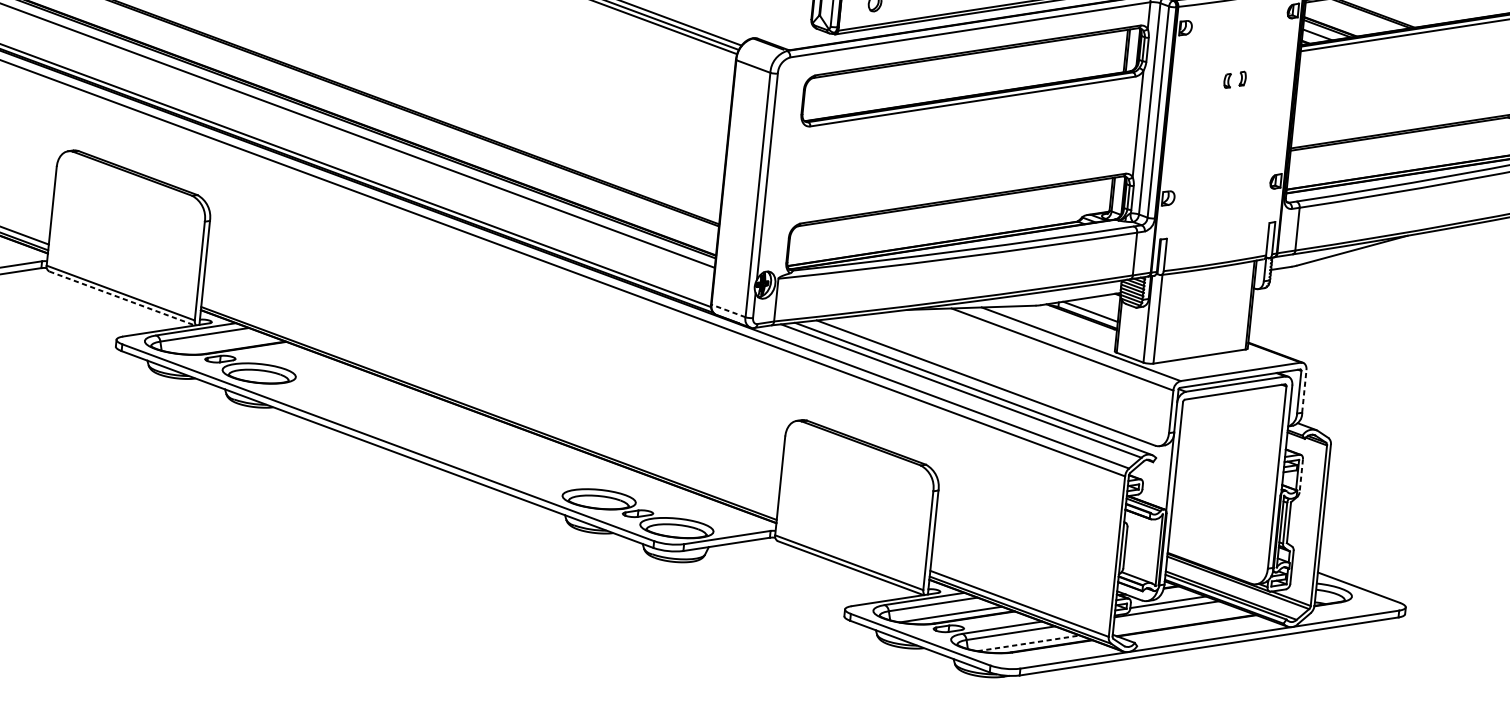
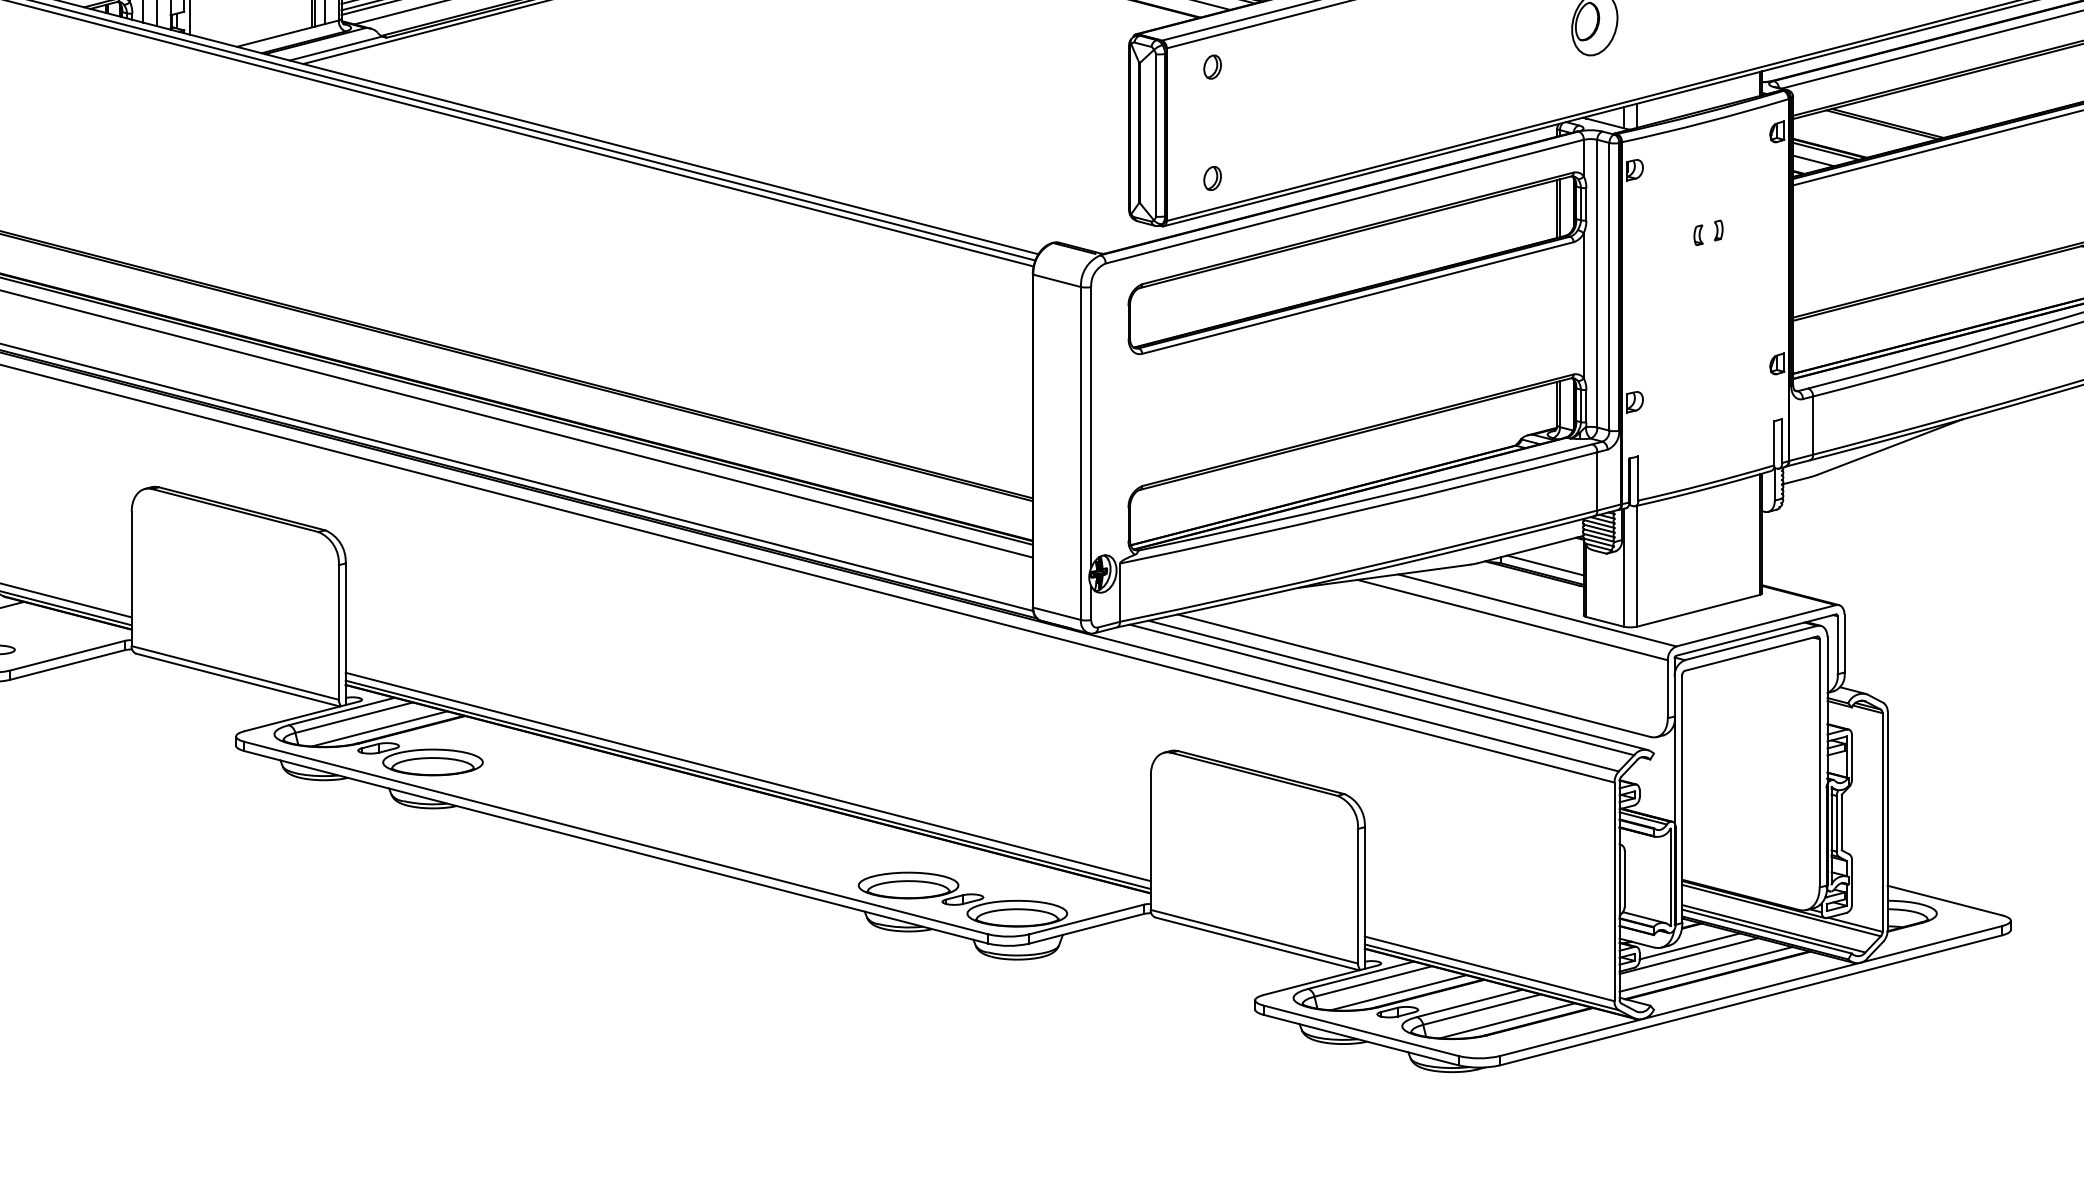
line: (122, 298) -> (238, 680), dashed -> solid
line: (728, 310) -> (1057, 613), dashed -> solid
line: (222, 344) -> (379, 728), added
line: (1304, 391) -> (1844, 643), dashed -> solid
line: (489, 407) -> (747, 776), added
line: (1301, 476) -> (1852, 758), dashed -> solid
line: (1177, 620) -> (1705, 969), added
line: (1028, 643) -> (1507, 1020), dashed -> solid

